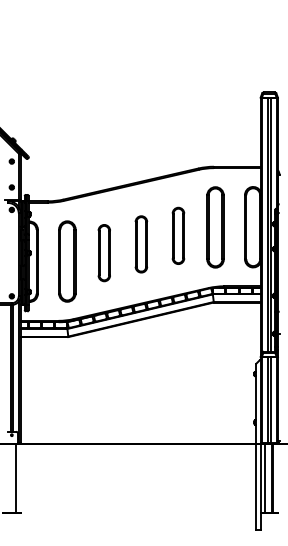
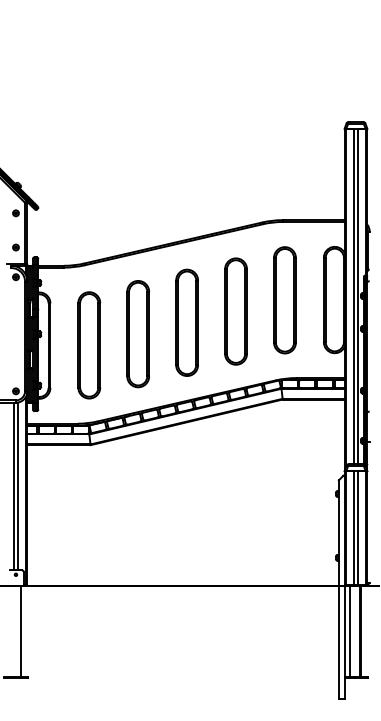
part: (178, 235) -> (235, 311), size x1.43
part: (140, 244) -> (186, 322), size x1.43
part: (103, 253) -> (137, 334), size x1.43

